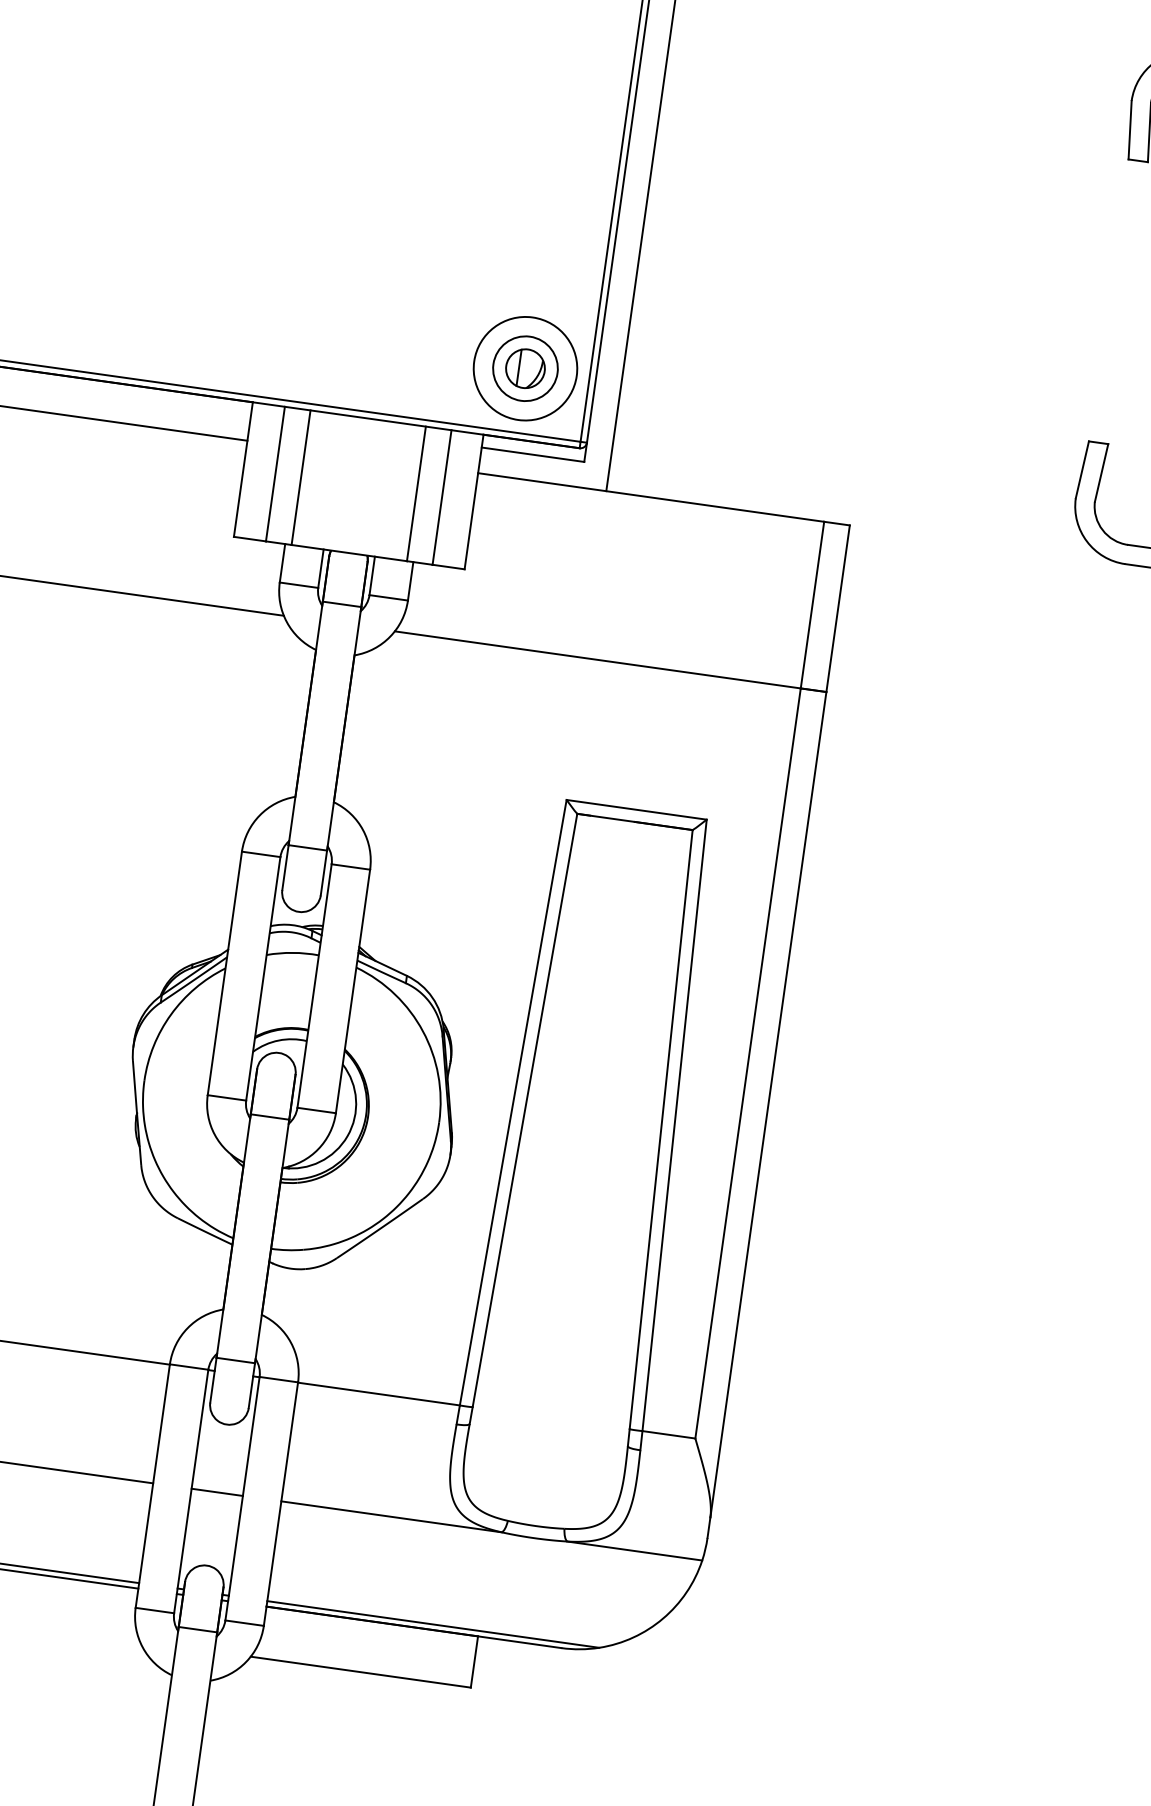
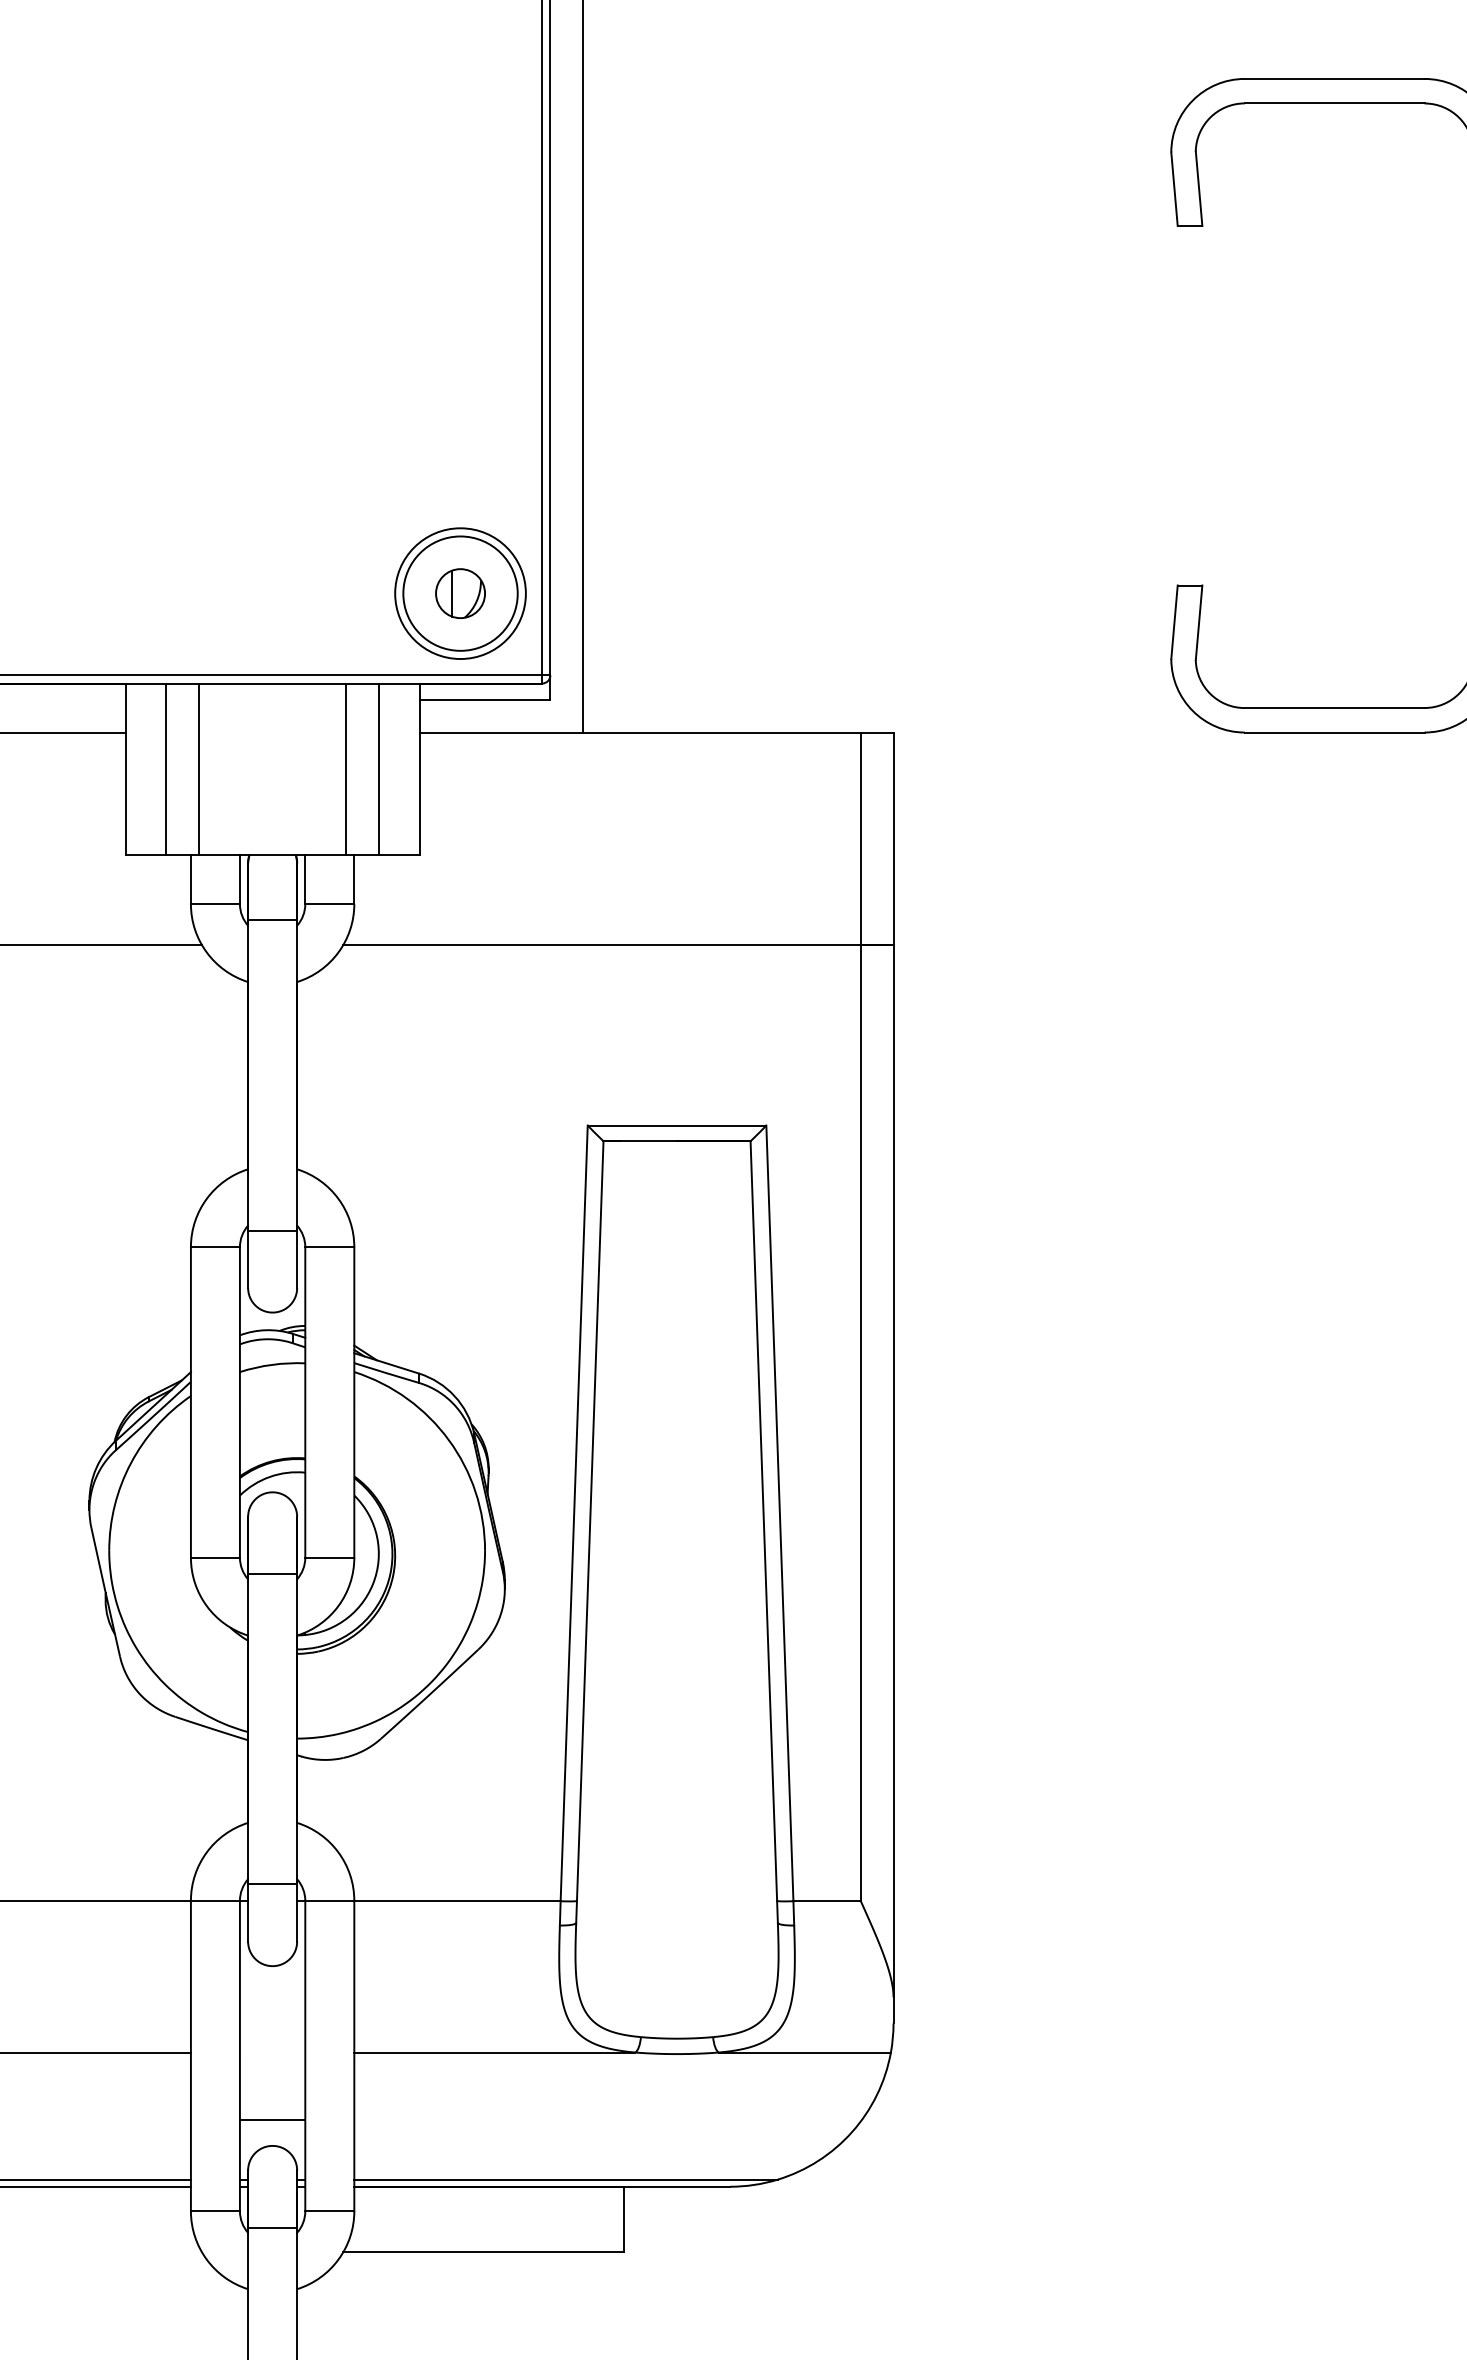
circle: (525, 368) -> (460, 593), size x1.4
line: (217, 1492) -> (272, 2119), moved

